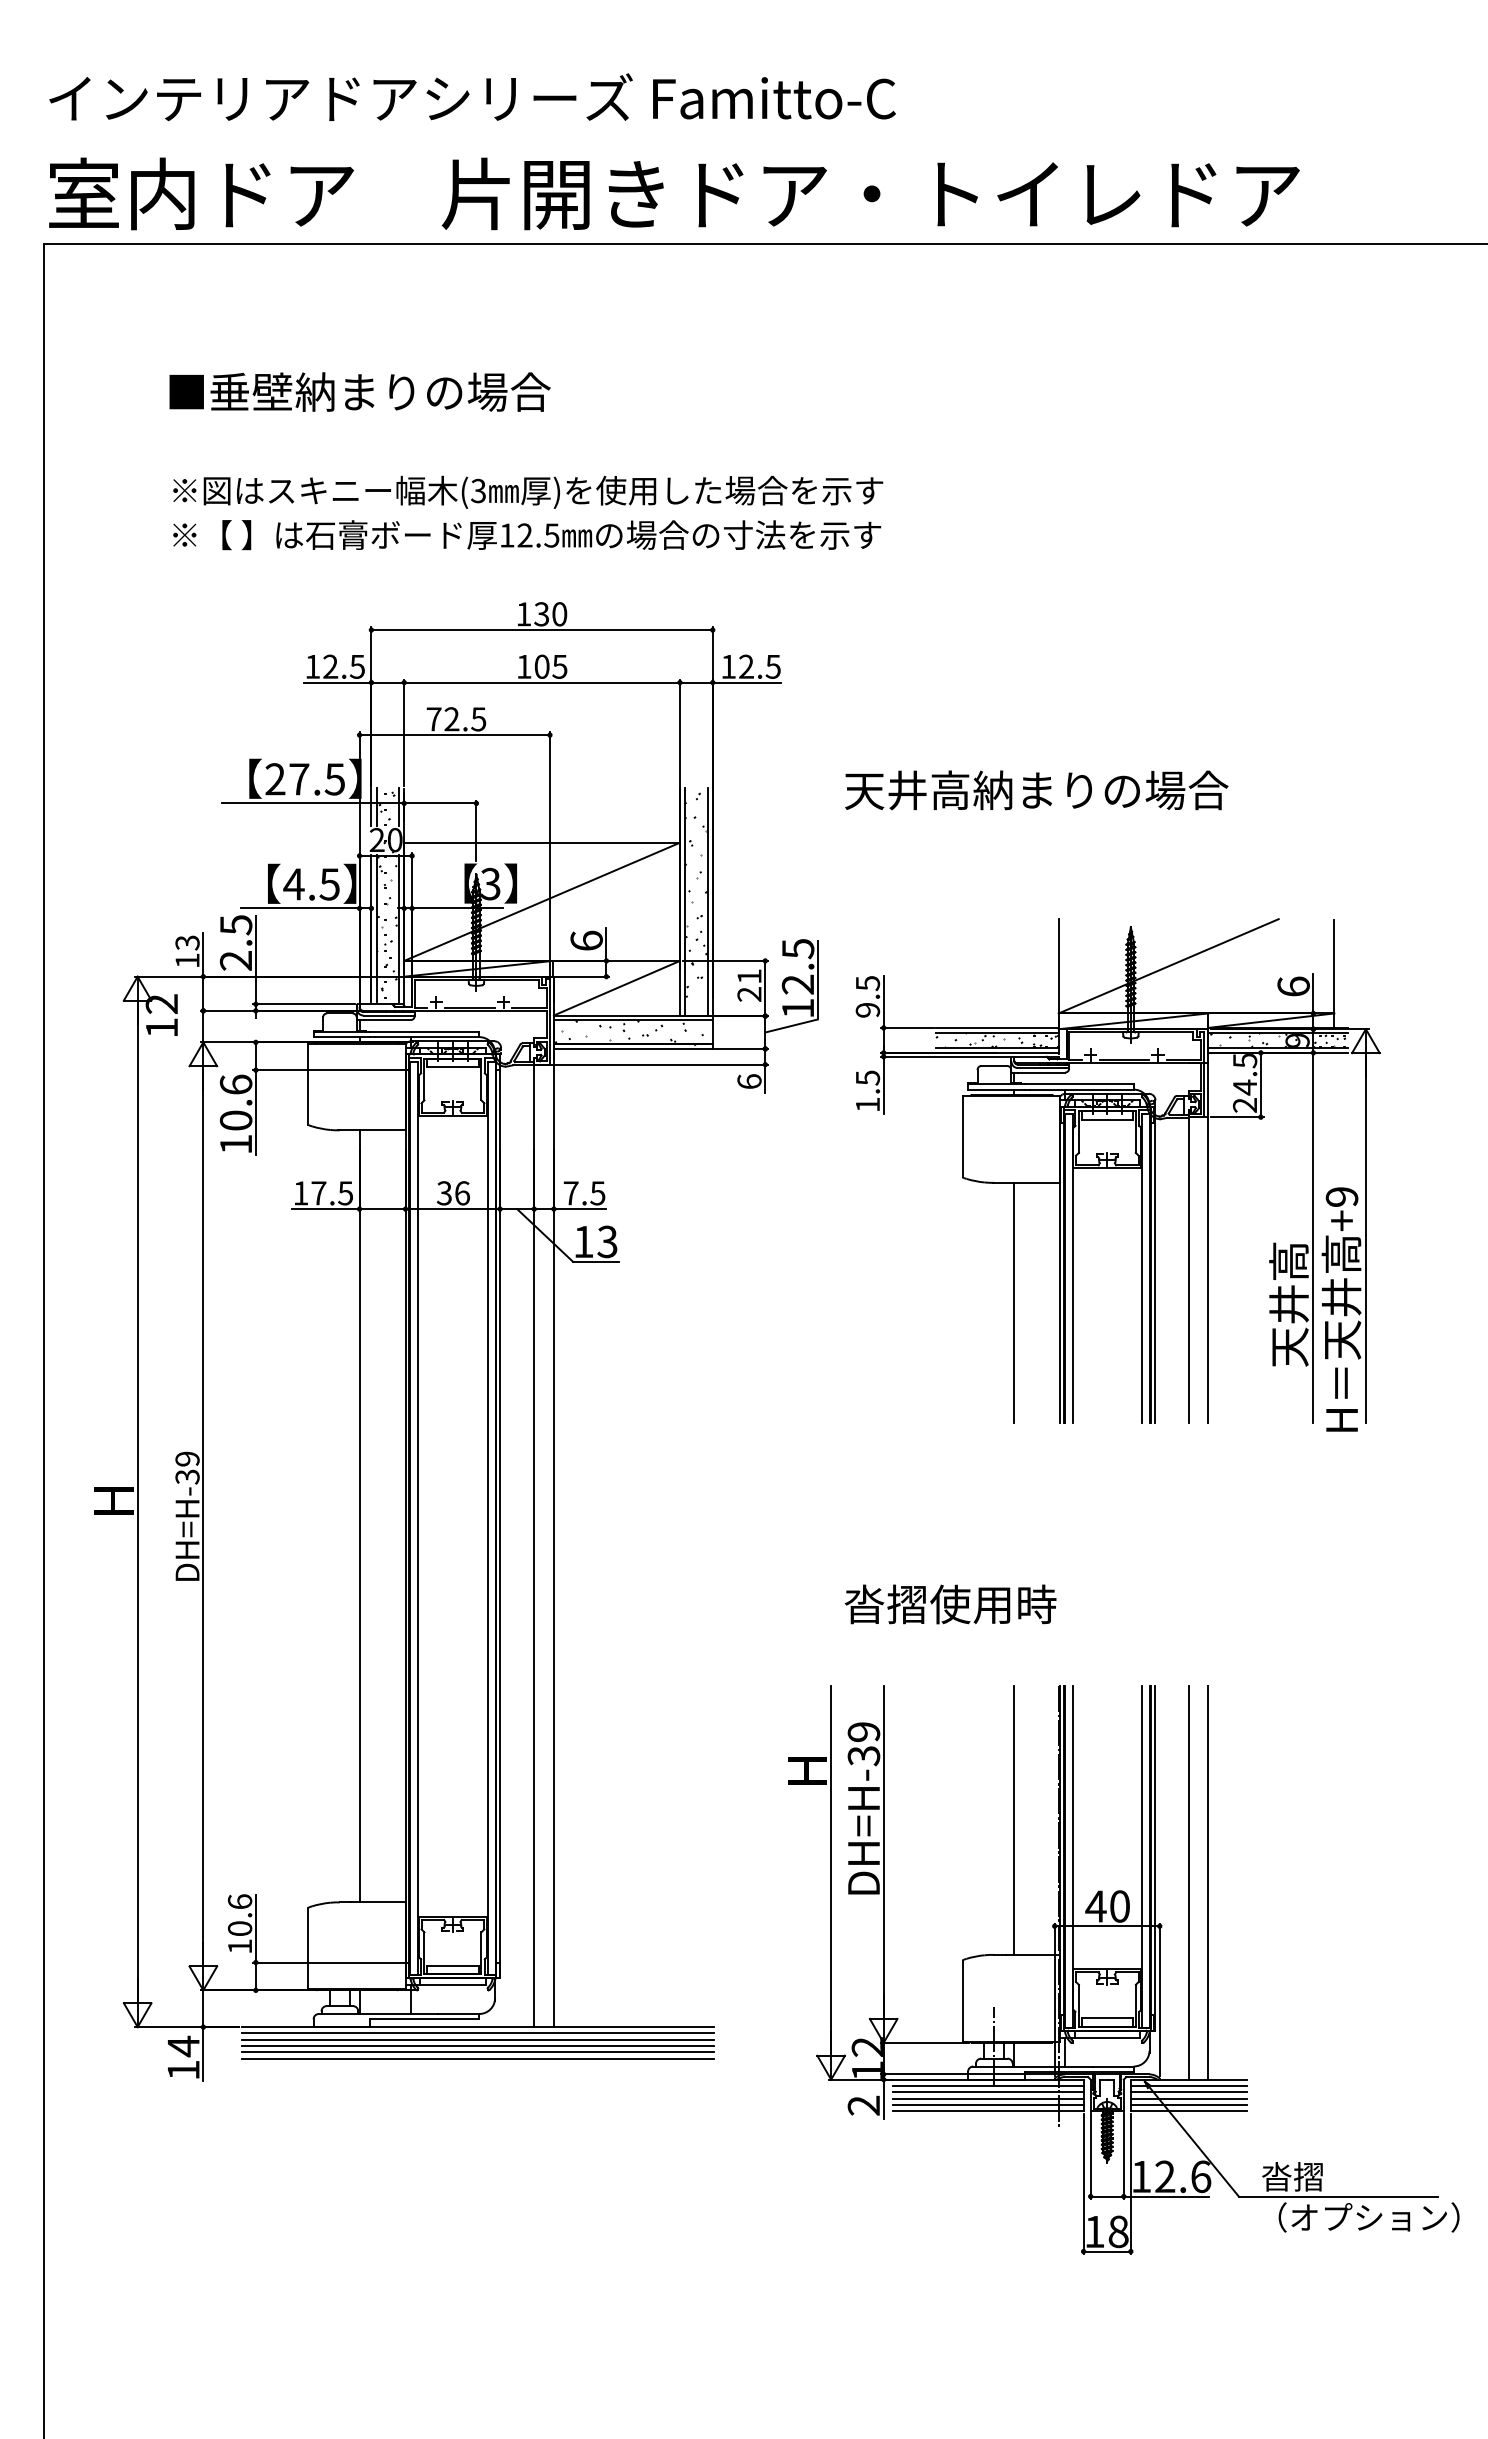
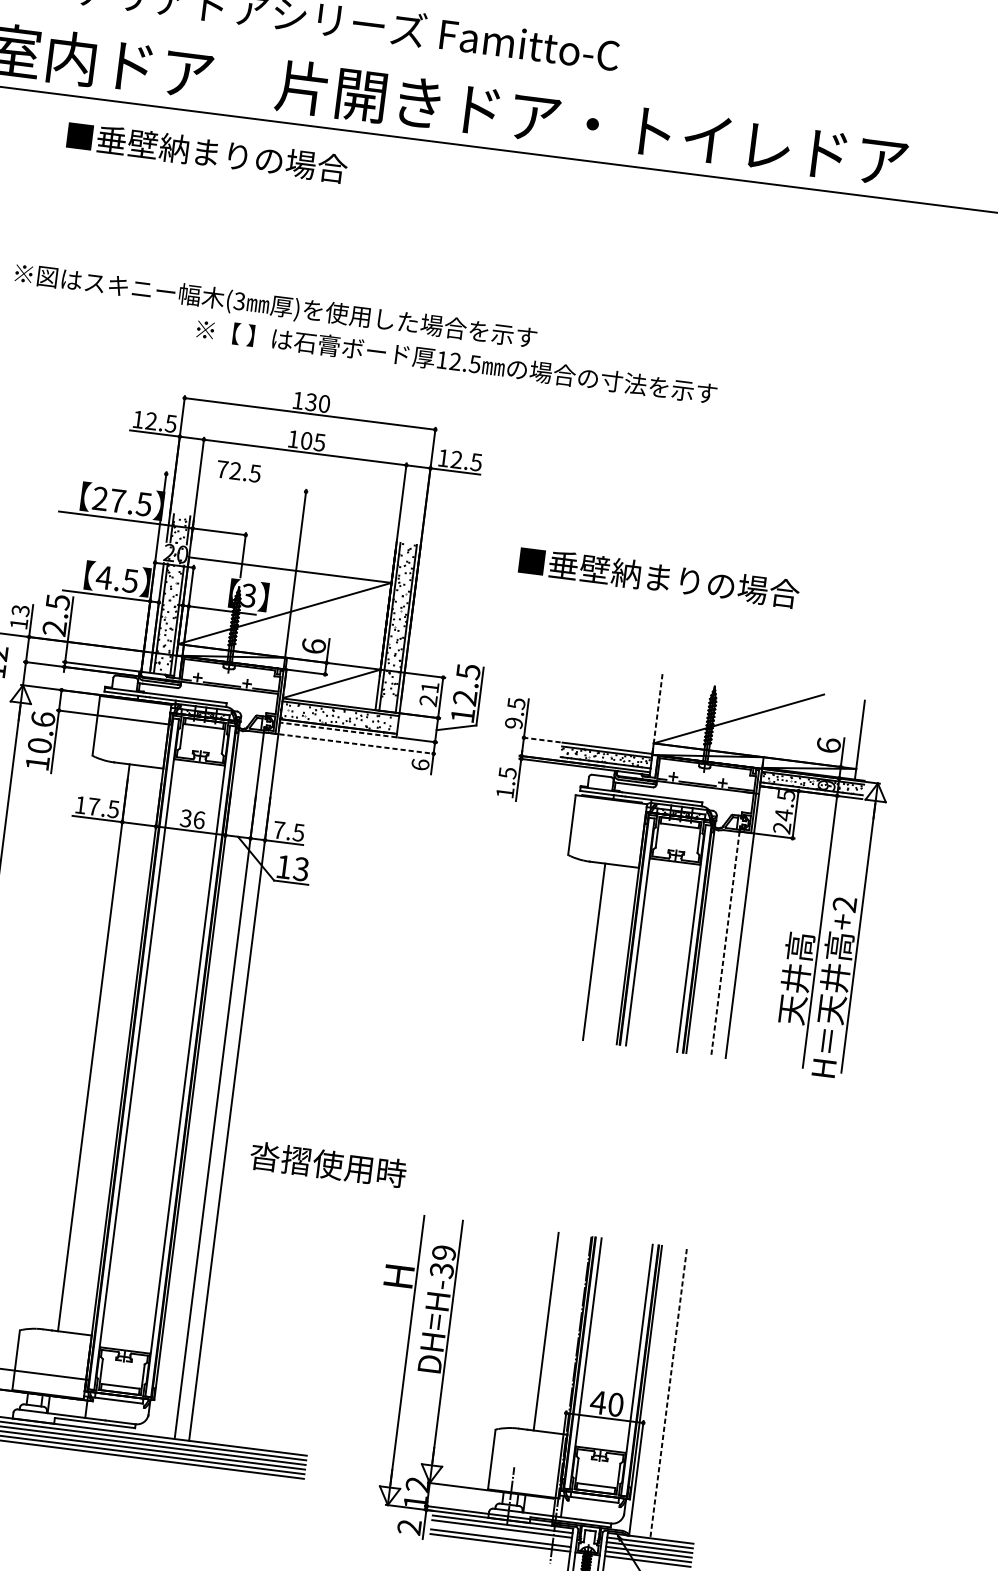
text: (359, 391) -> (206, 152), moved
text: (528, 491) -> (276, 306), moved
text: (527, 535) -> (457, 361), moved
line: (454, 735) -> (235, 483), removed
text: (907, 790) -> (563, 565), 天井高納まりの場合 -> ■垂壁納まりの場合
line: (1058, 966) -> (658, 708), solid -> dashed
line: (906, 1027) -> (540, 739), solid -> dashed
line: (632, 1048) -> (337, 729), solid -> dashed
line: (662, 1064) -> (358, 744), solid -> dashed
text: (1342, 1196) -> (845, 904), +9 -> +2
line: (1188, 1270) -> (725, 944), solid -> dashed
text: (950, 1604) -> (328, 1164), moved
line: (1188, 1882) -> (668, 1393), solid -> dashed
line: (1208, 1882) -> (683, 1395), removed
line: (988, 2098) -> (501, 1533), removed

